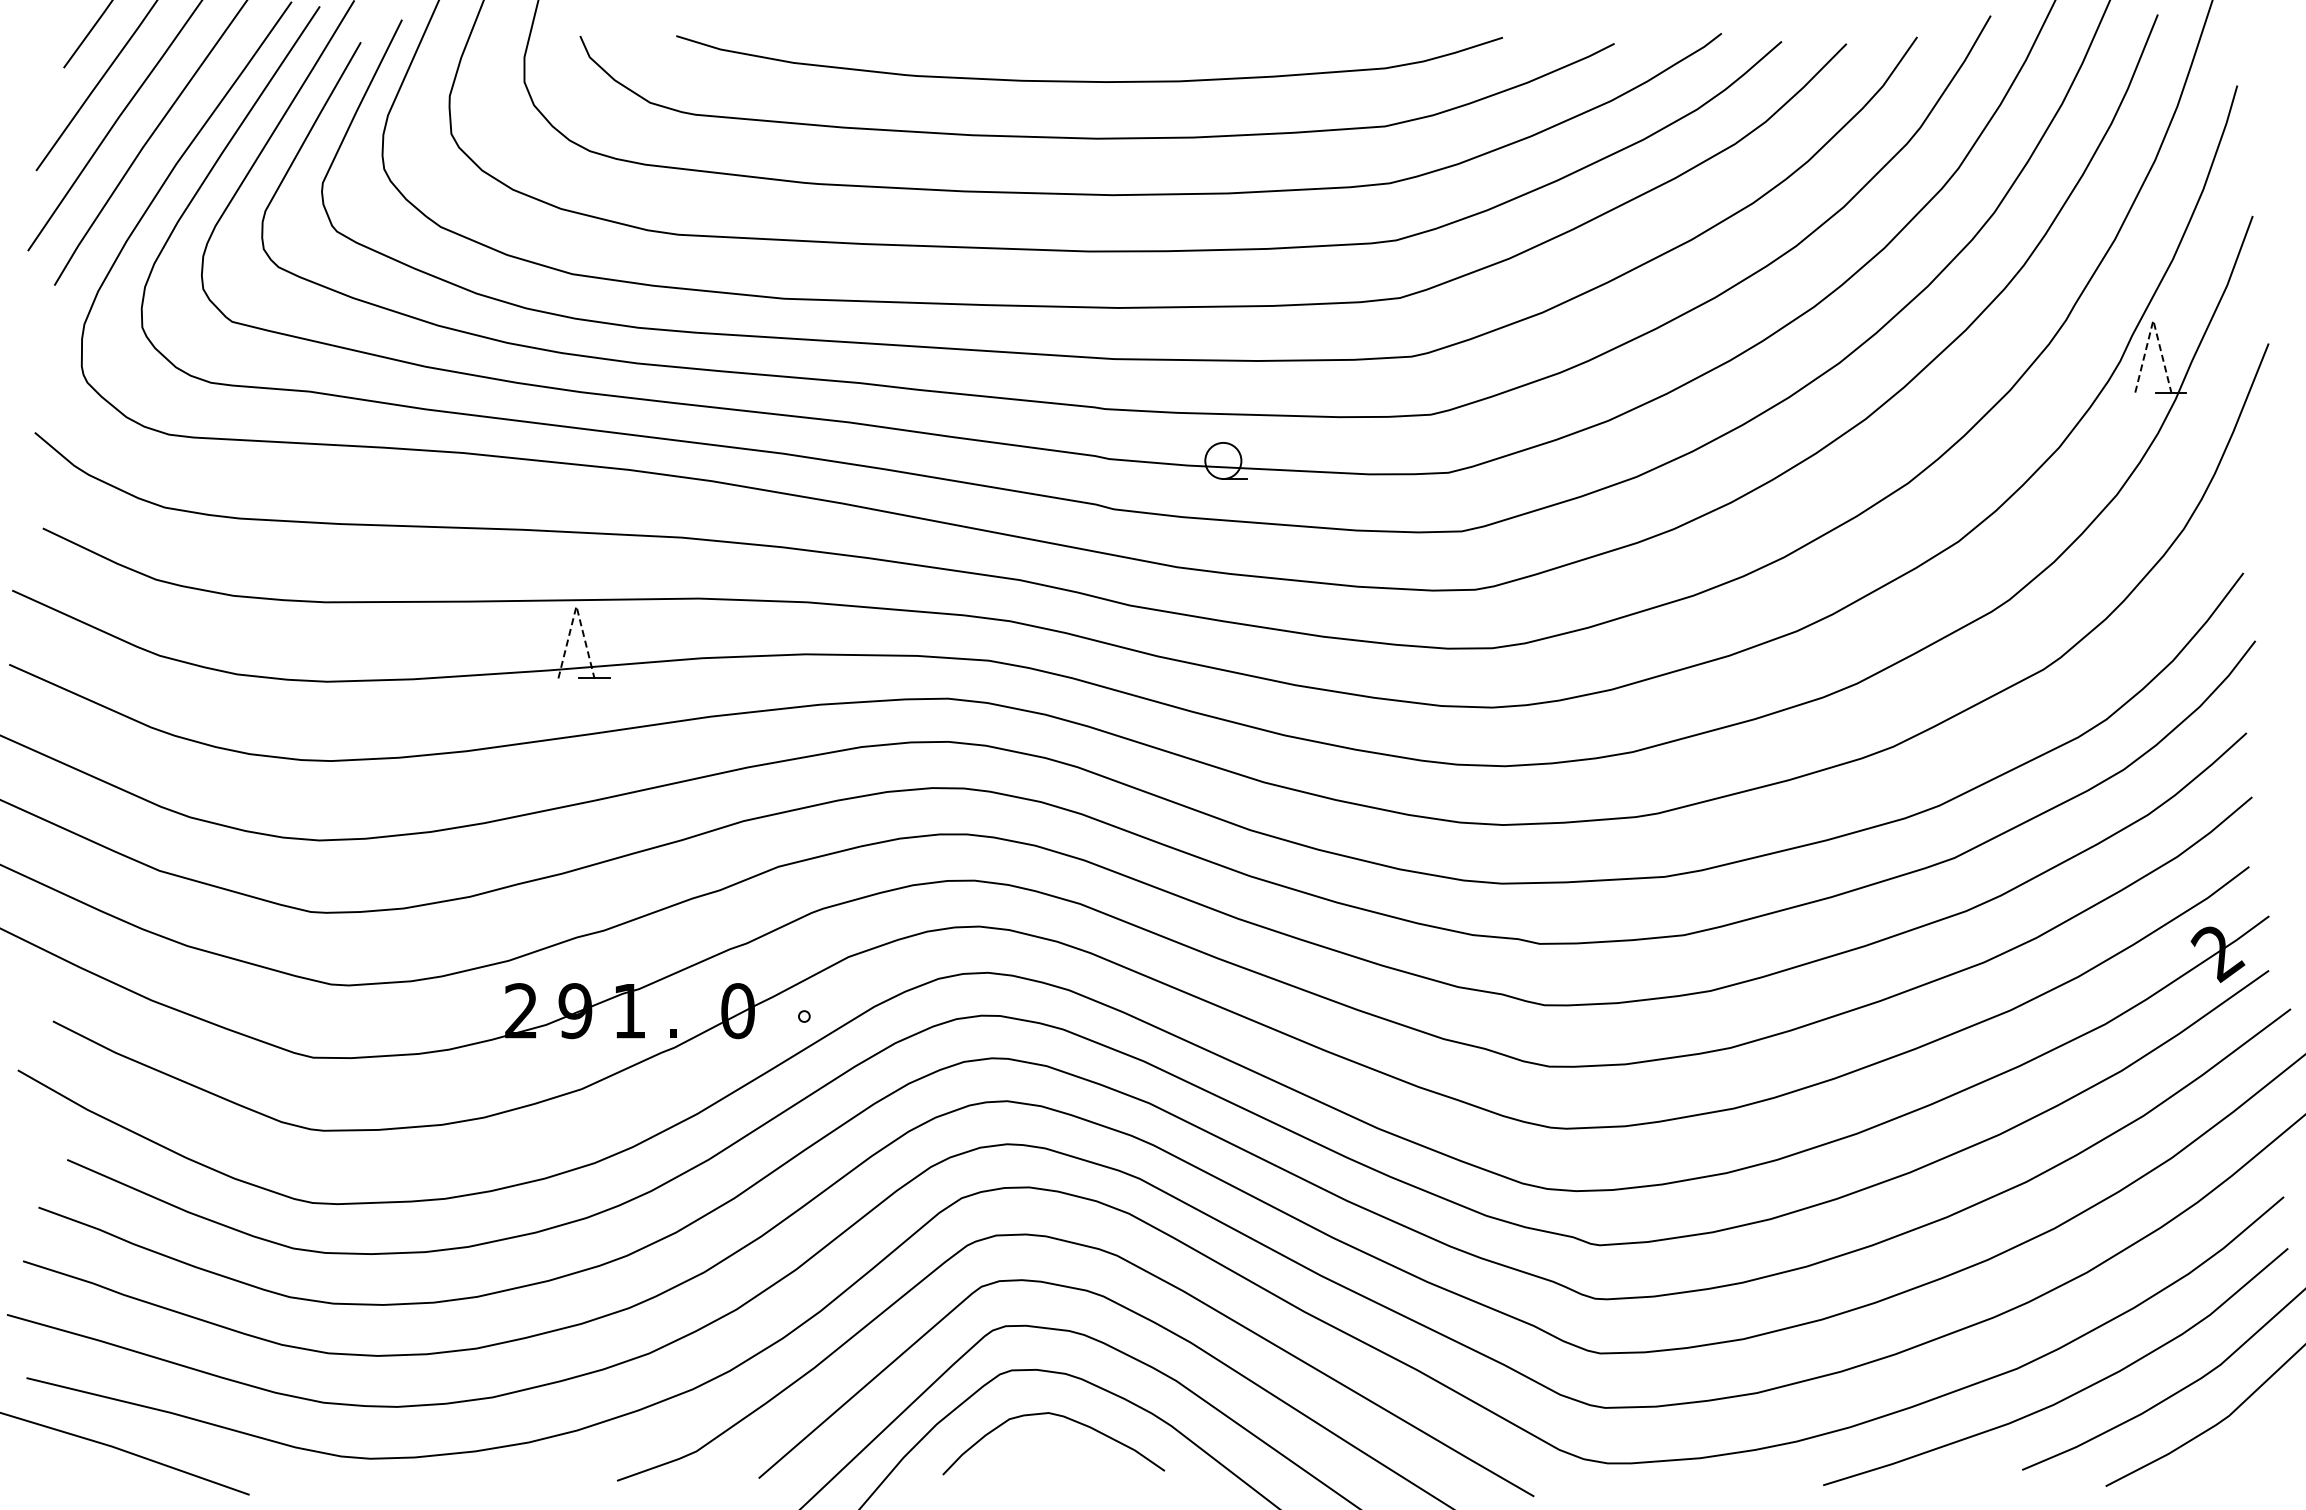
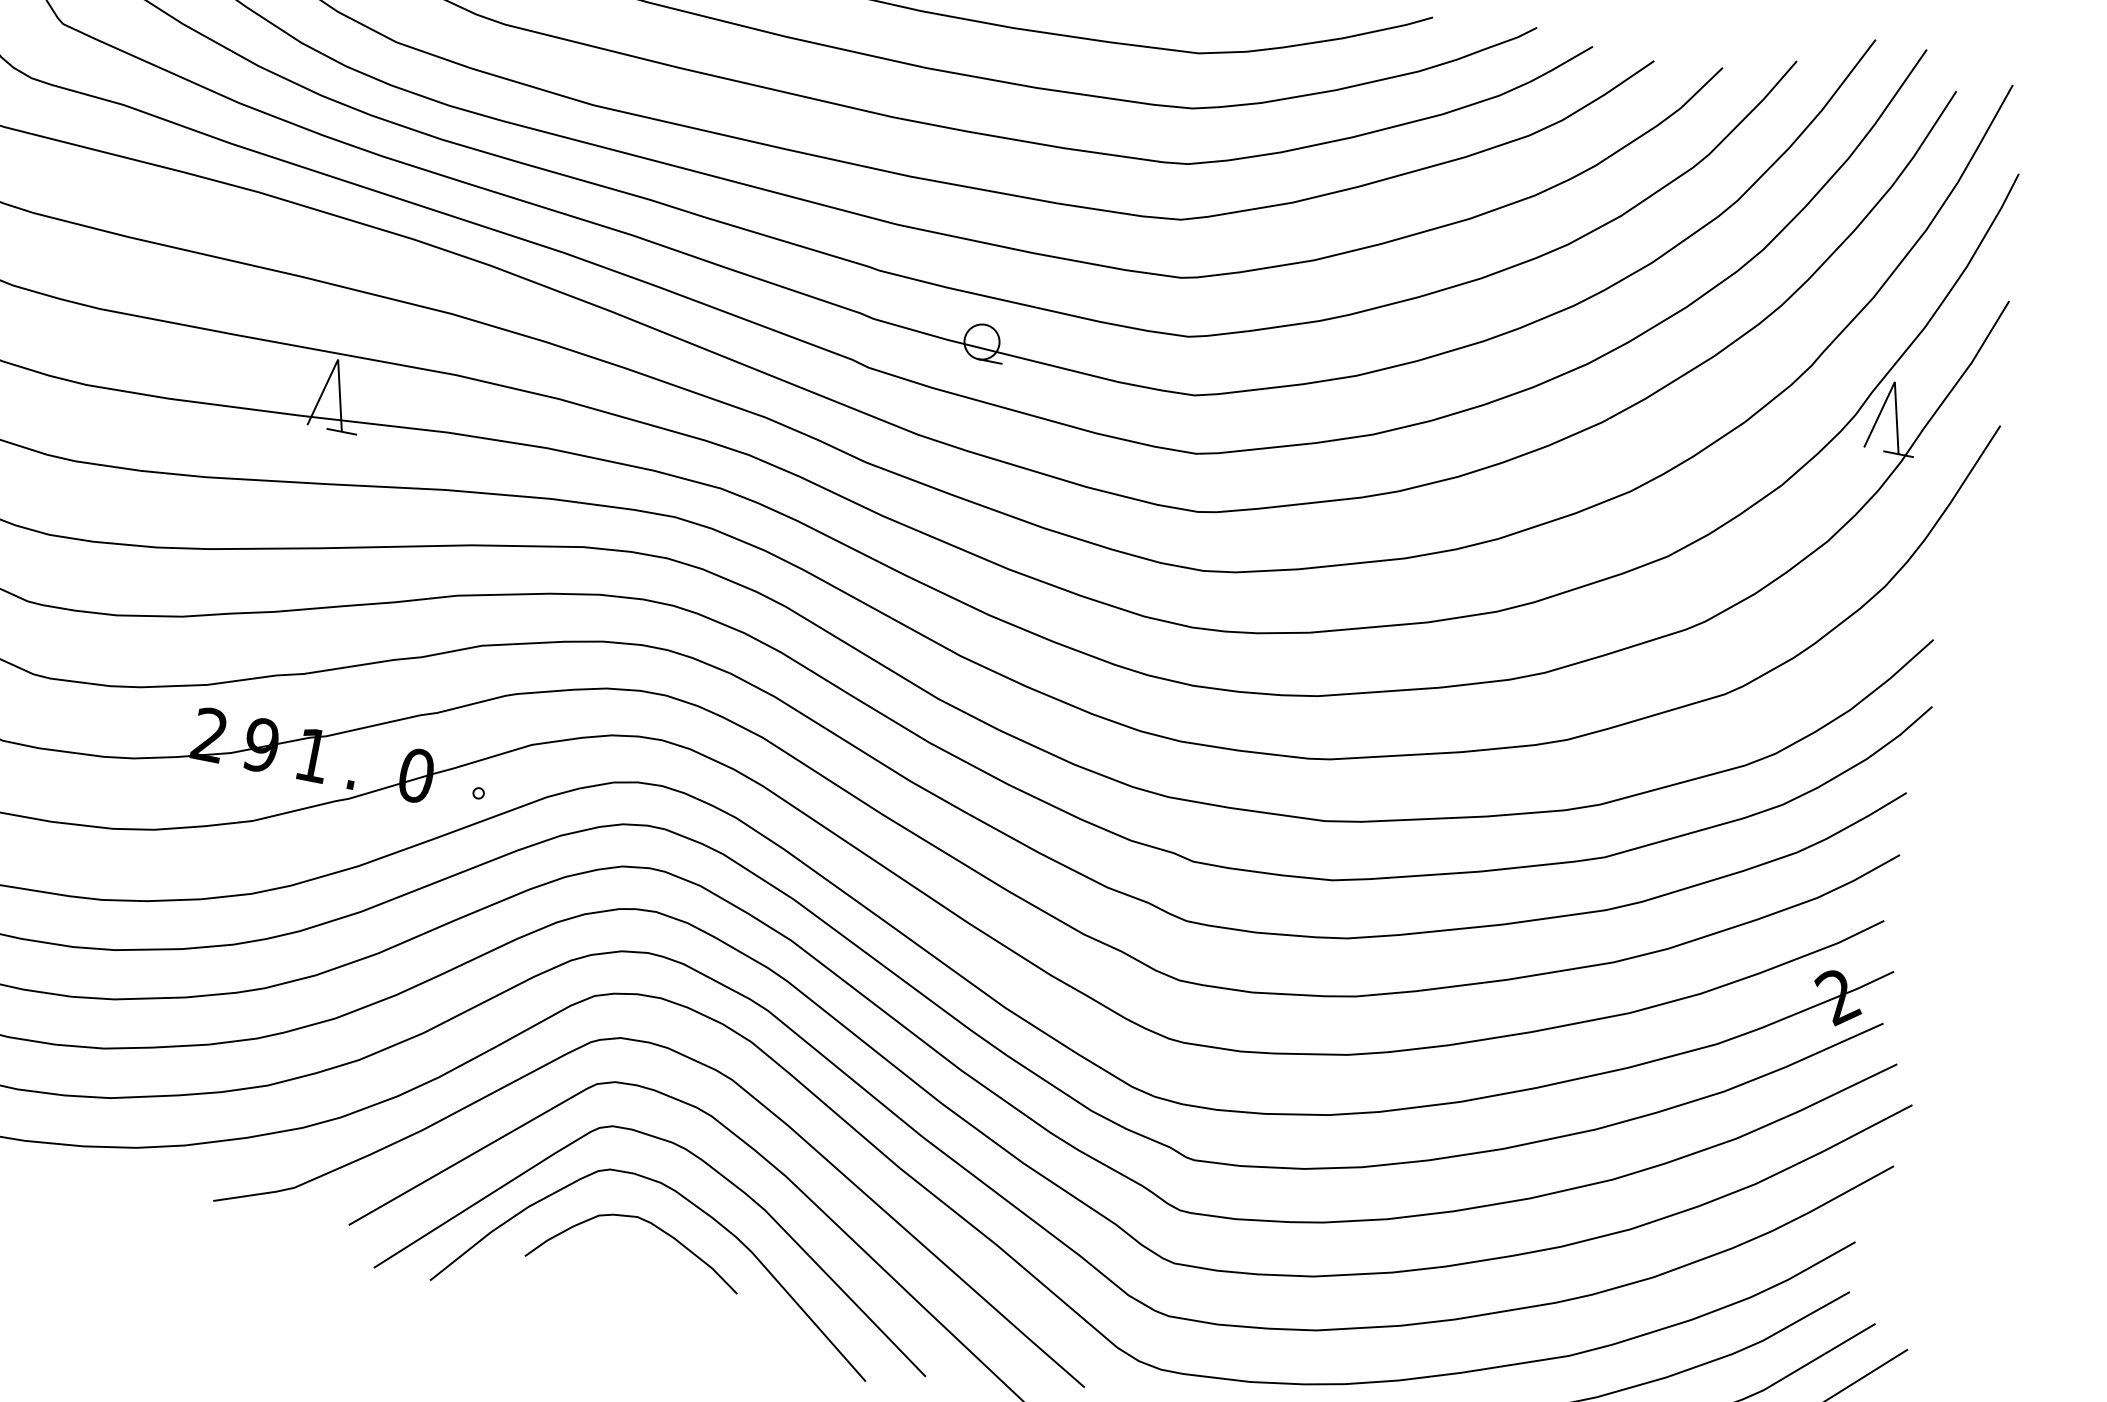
line: (2153, 320) -> (1895, 382), dashed -> solid
line: (576, 606) -> (338, 359), dashed -> solid

